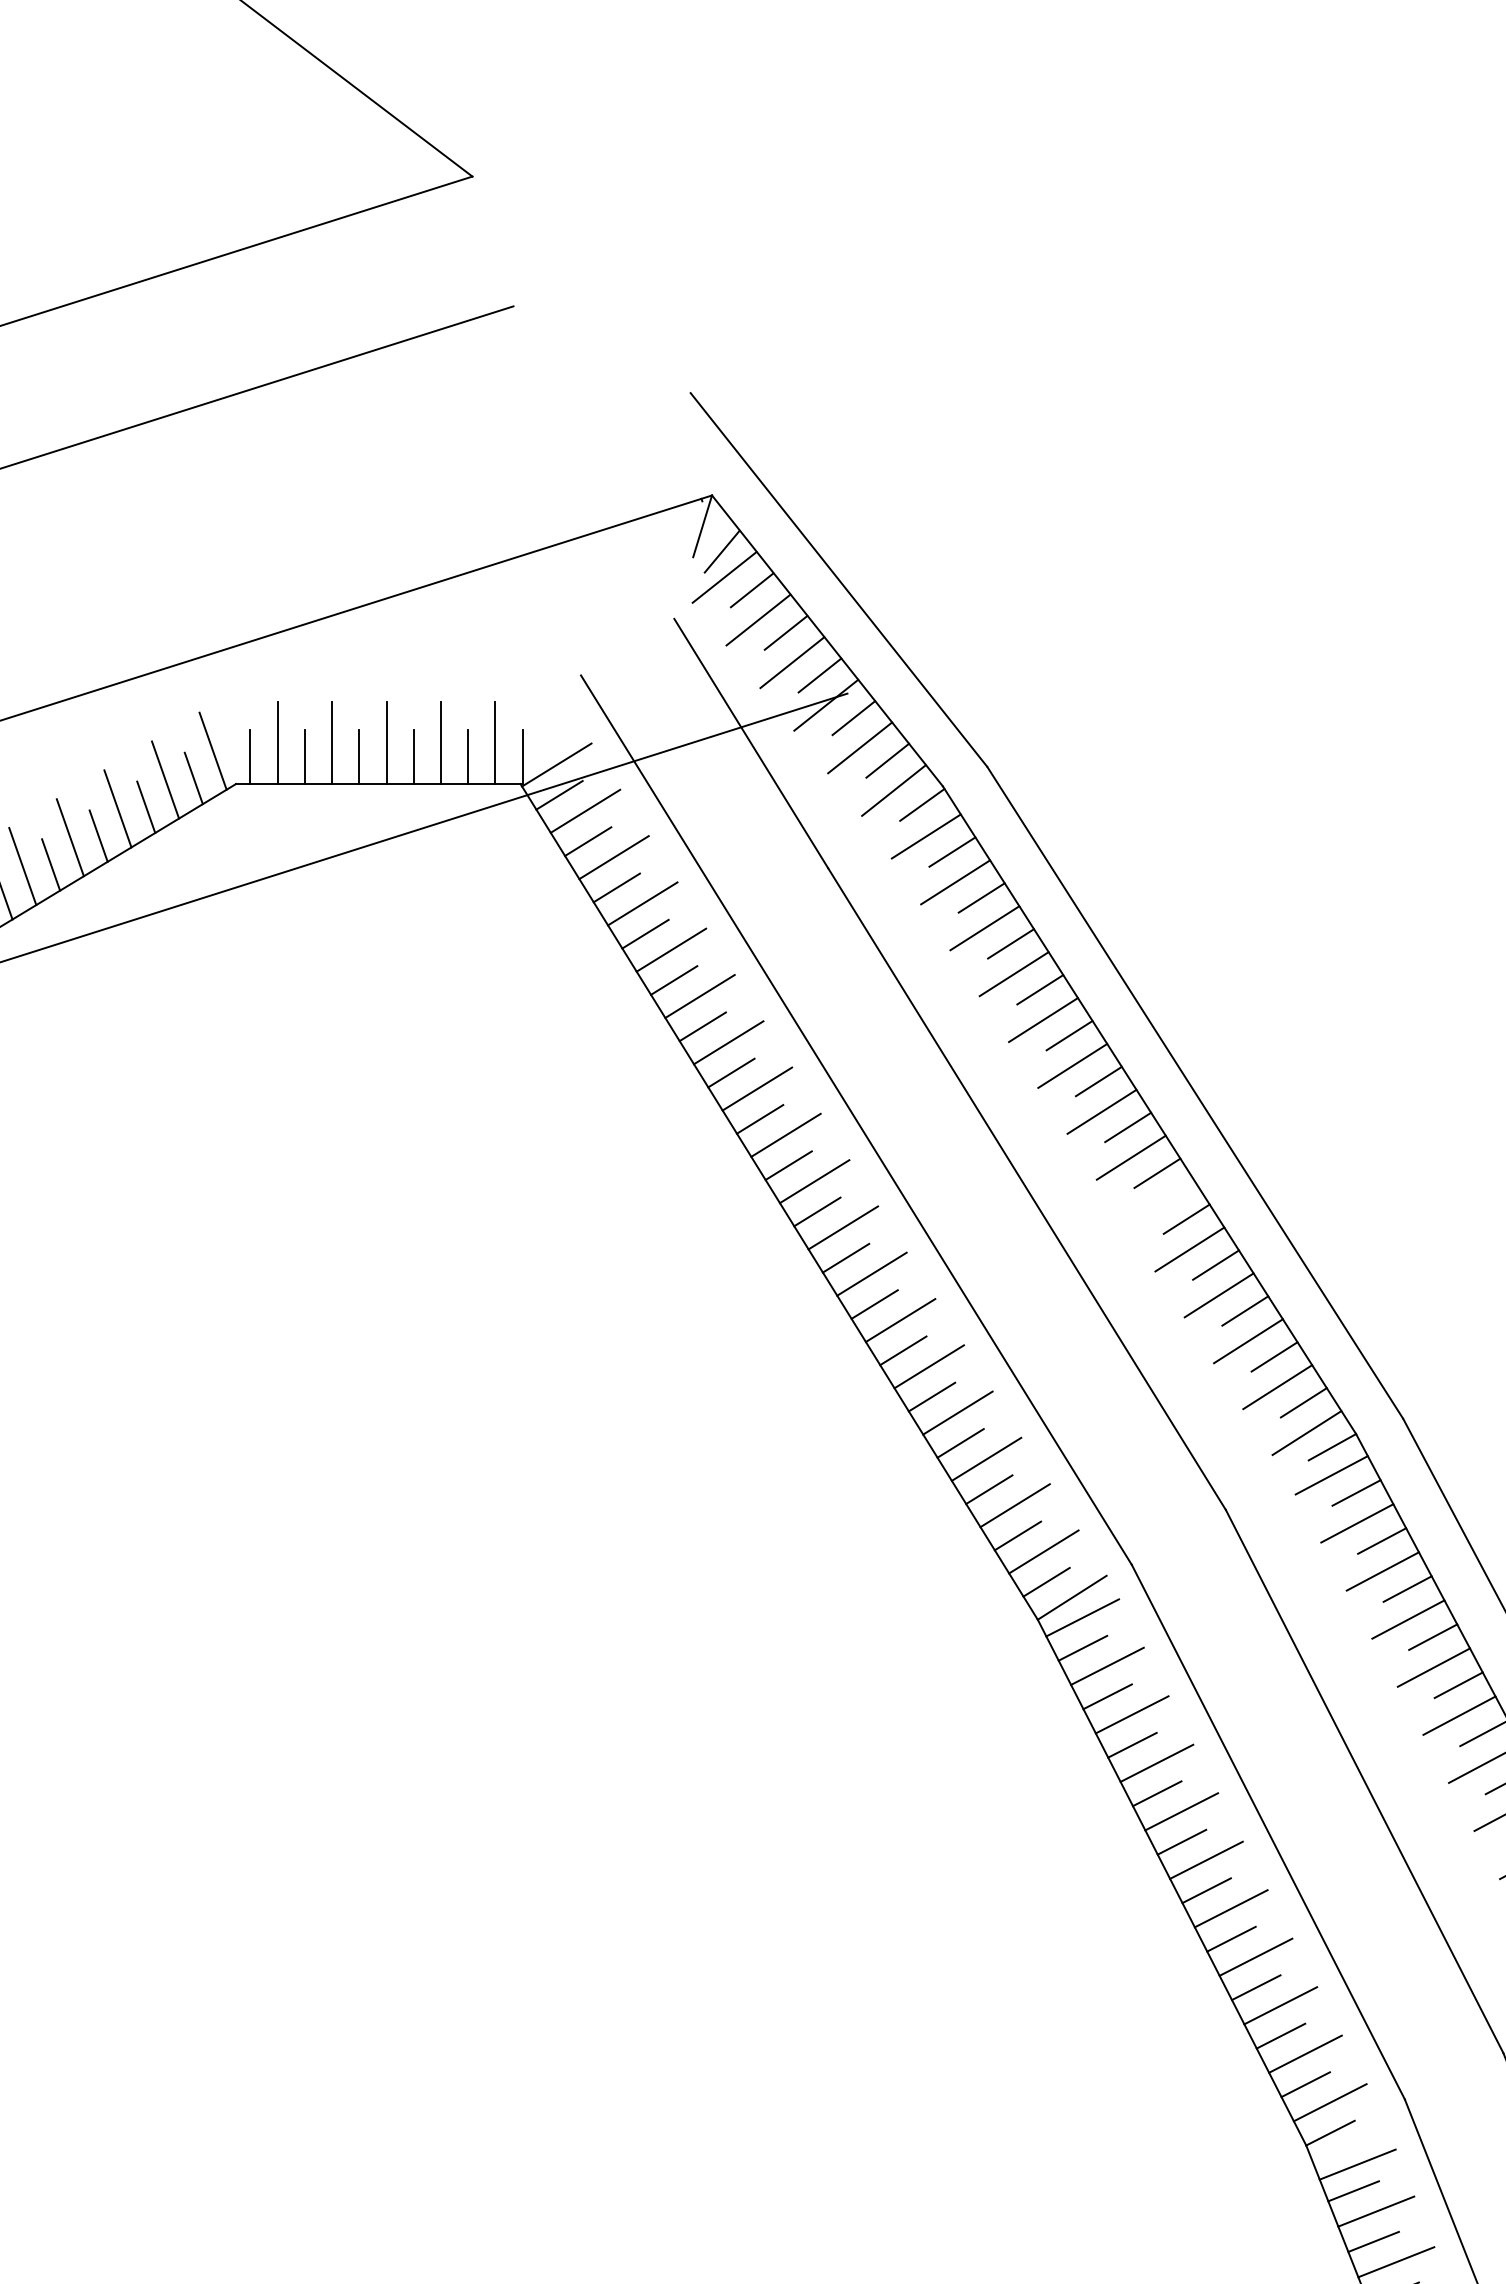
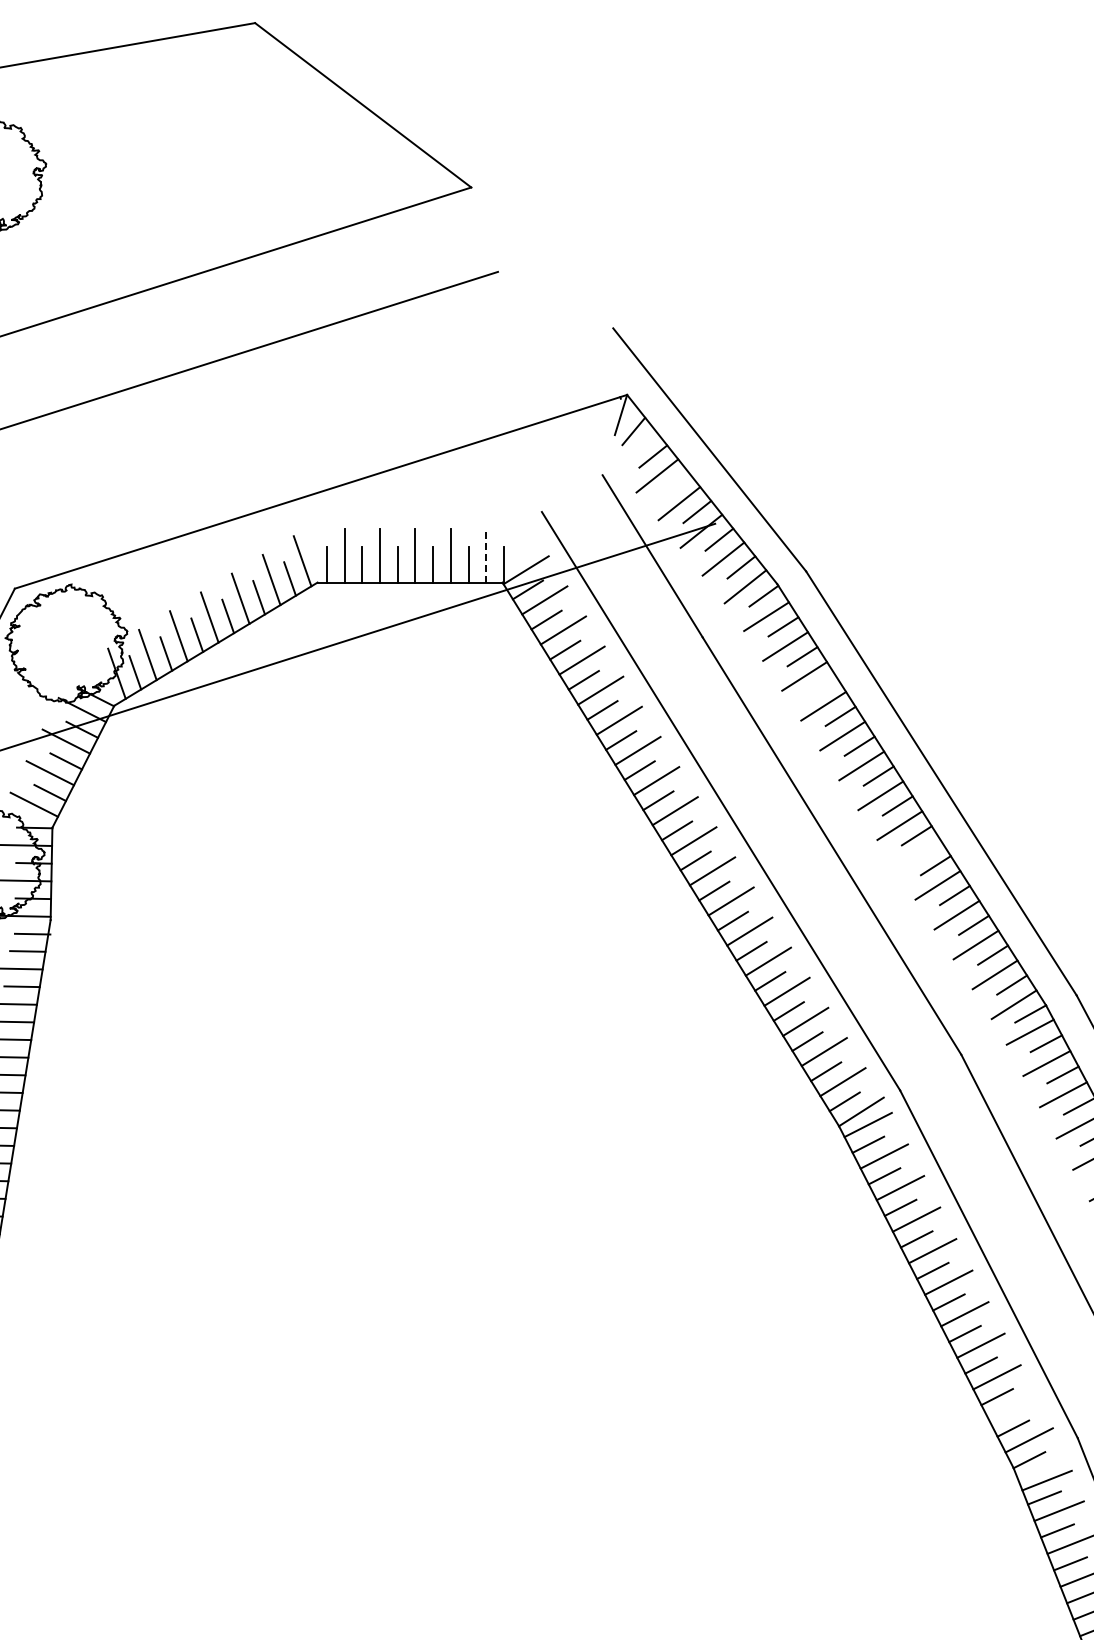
line: (724, 576) -> (635, 447), removed
line: (786, 633) -> (675, 484), removed
line: (495, 743) -> (486, 556), solid -> dashed
line: (1010, 943) -> (821, 686), removed
line: (1304, 2053) -> (1012, 1408), removed

